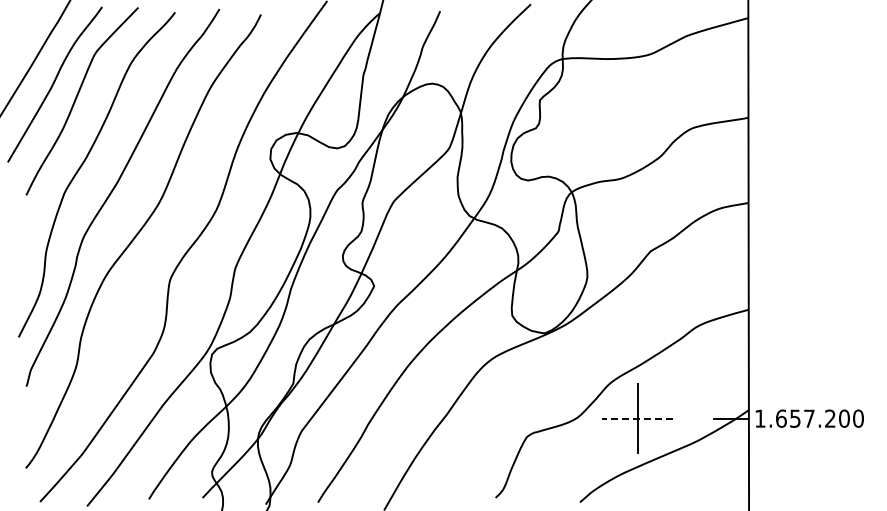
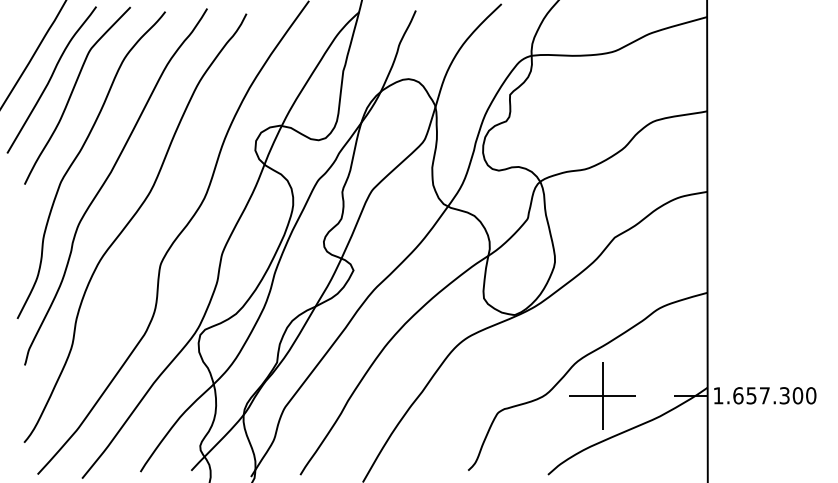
line: (637, 418) -> (602, 395), dashed -> solid
text: (830, 418) -> (784, 395), 1.657.200 -> 1.657.300

